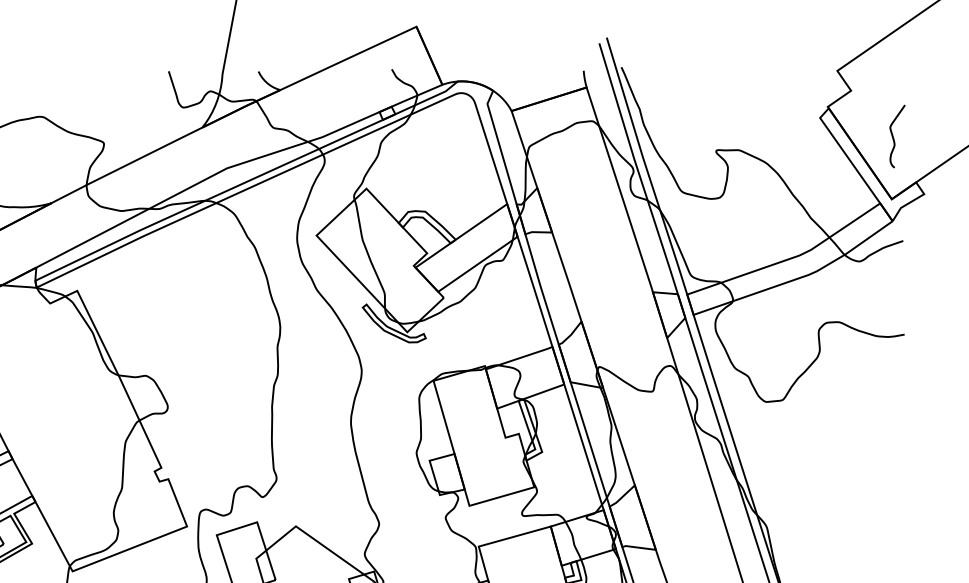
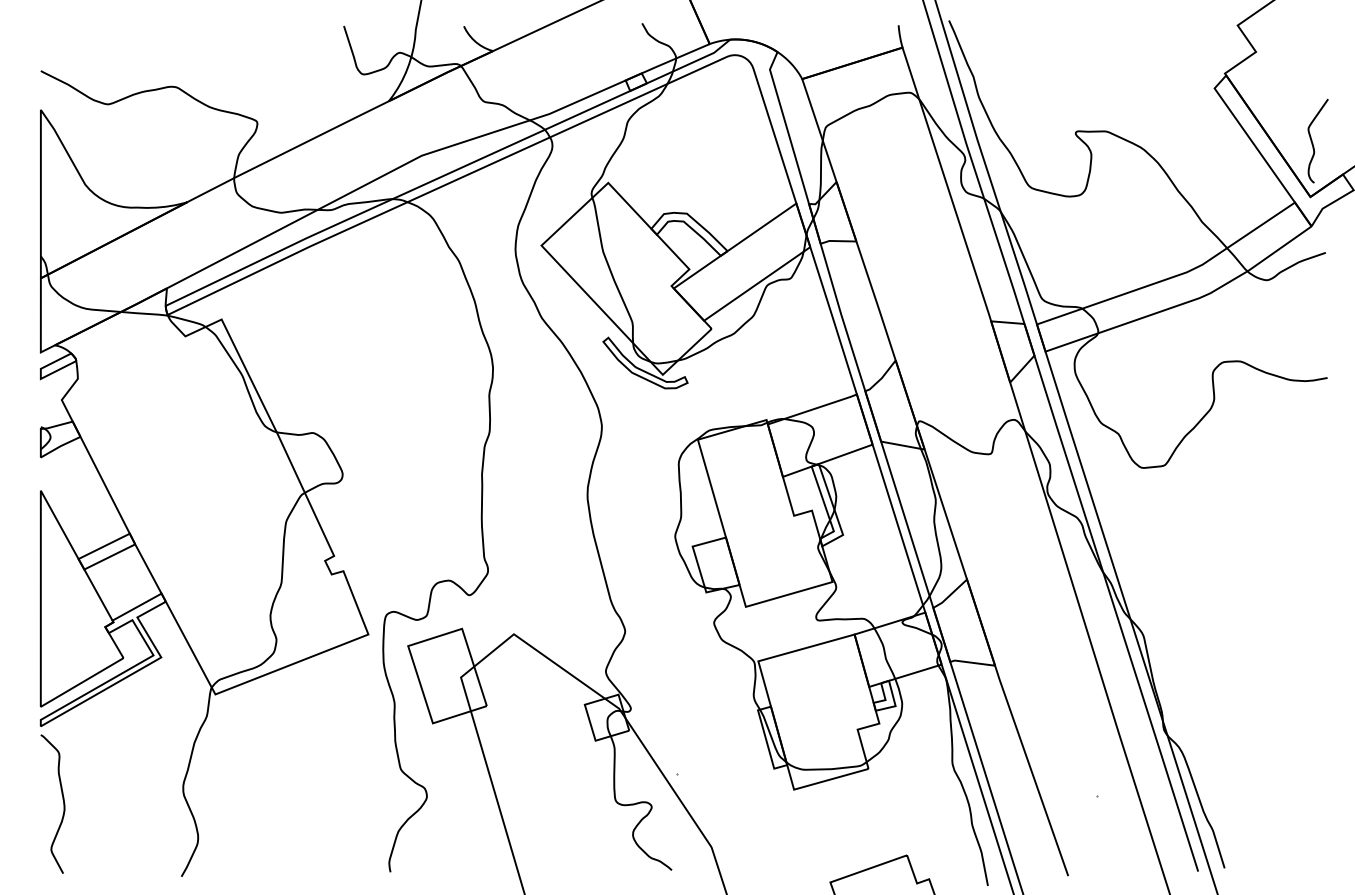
curve: (893, 136) -> (1312, 140), moved

